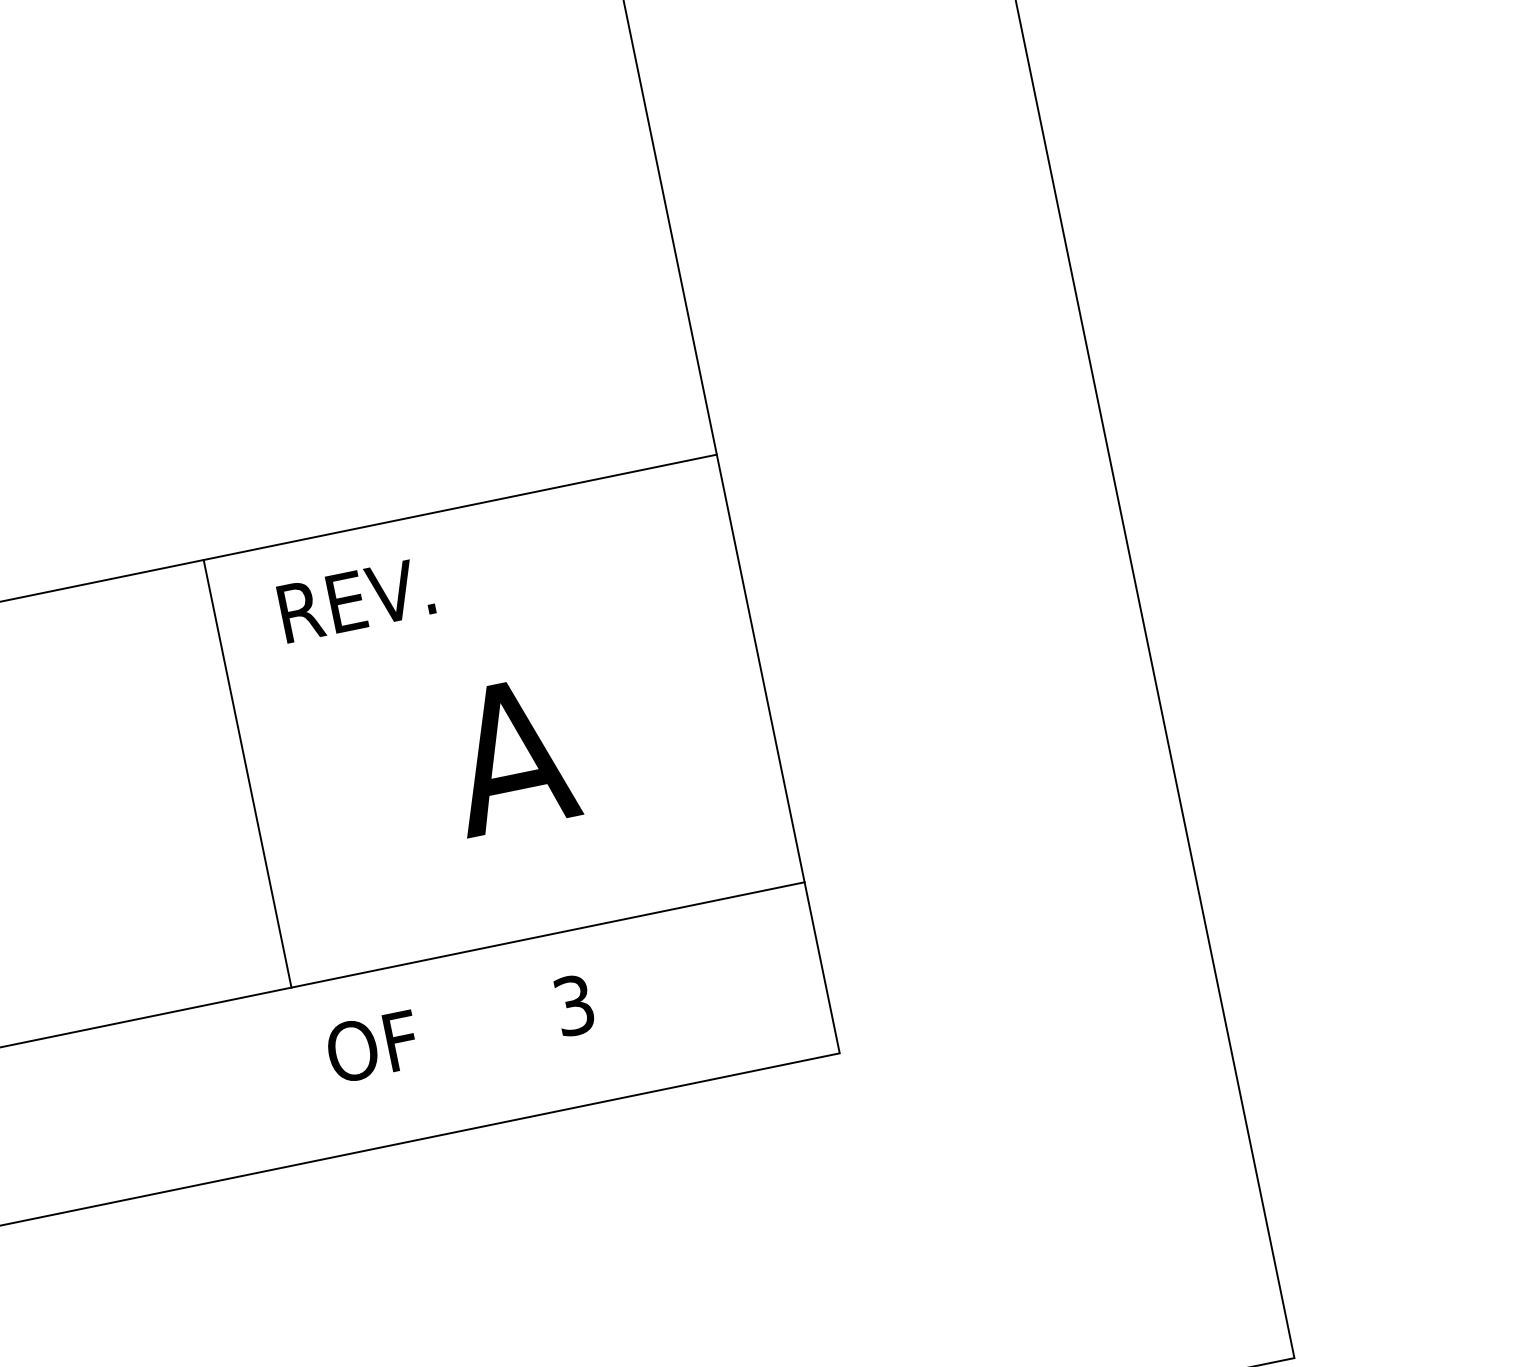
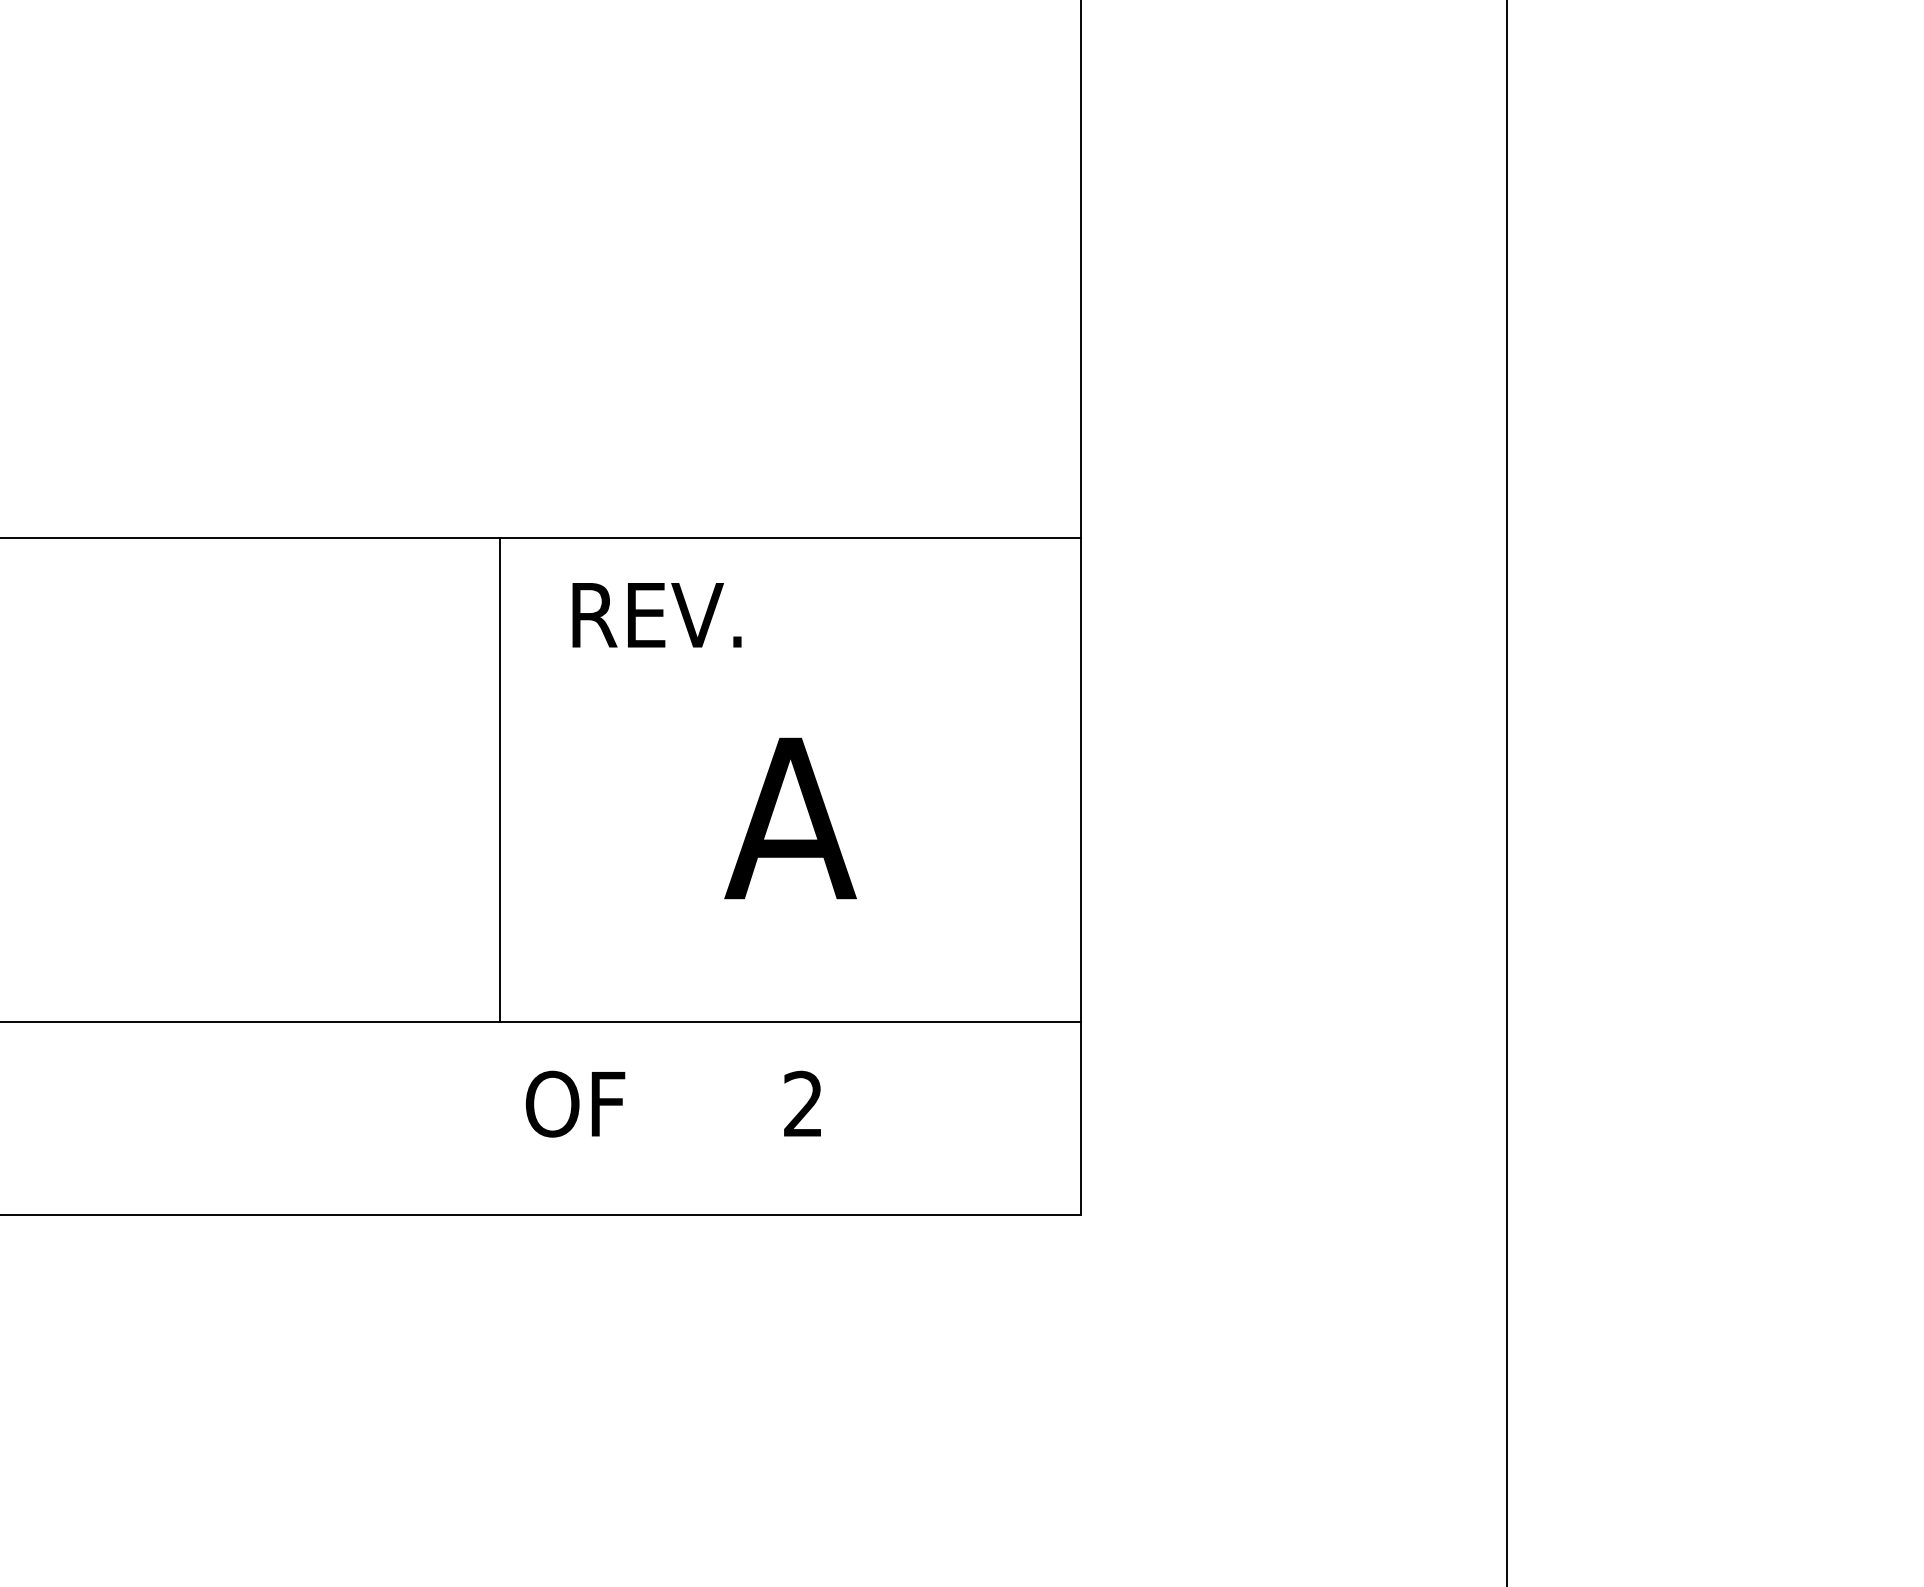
text: (574, 1004) -> (803, 1103), 3 -> 2

